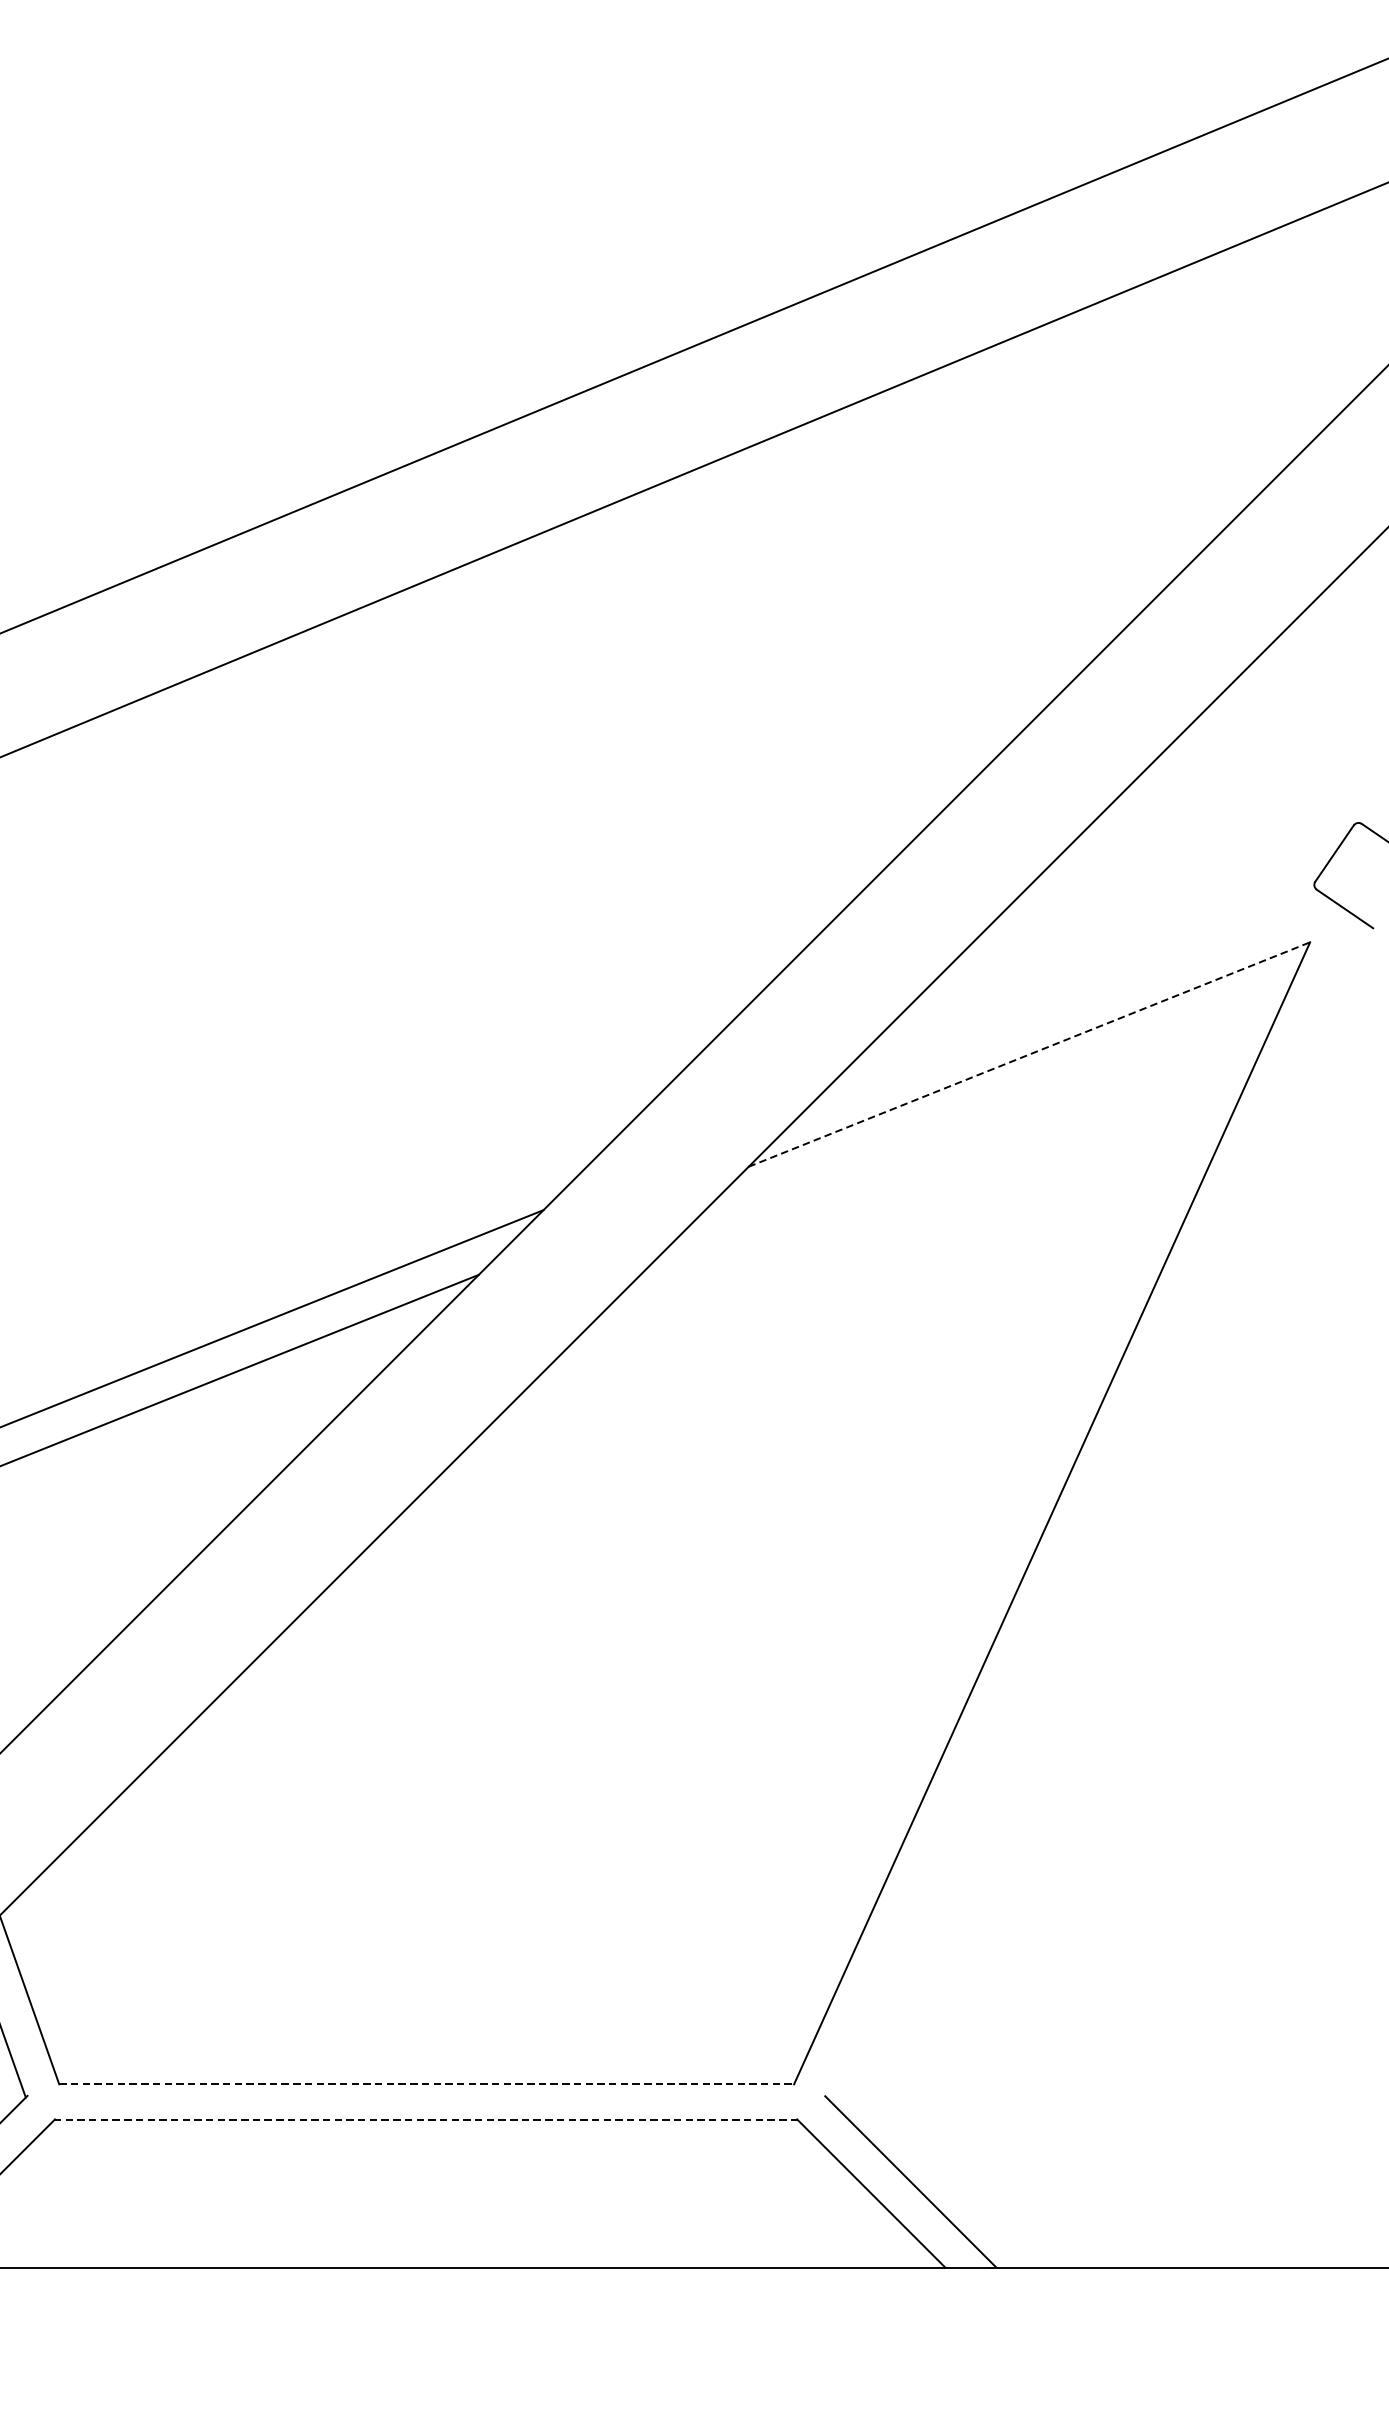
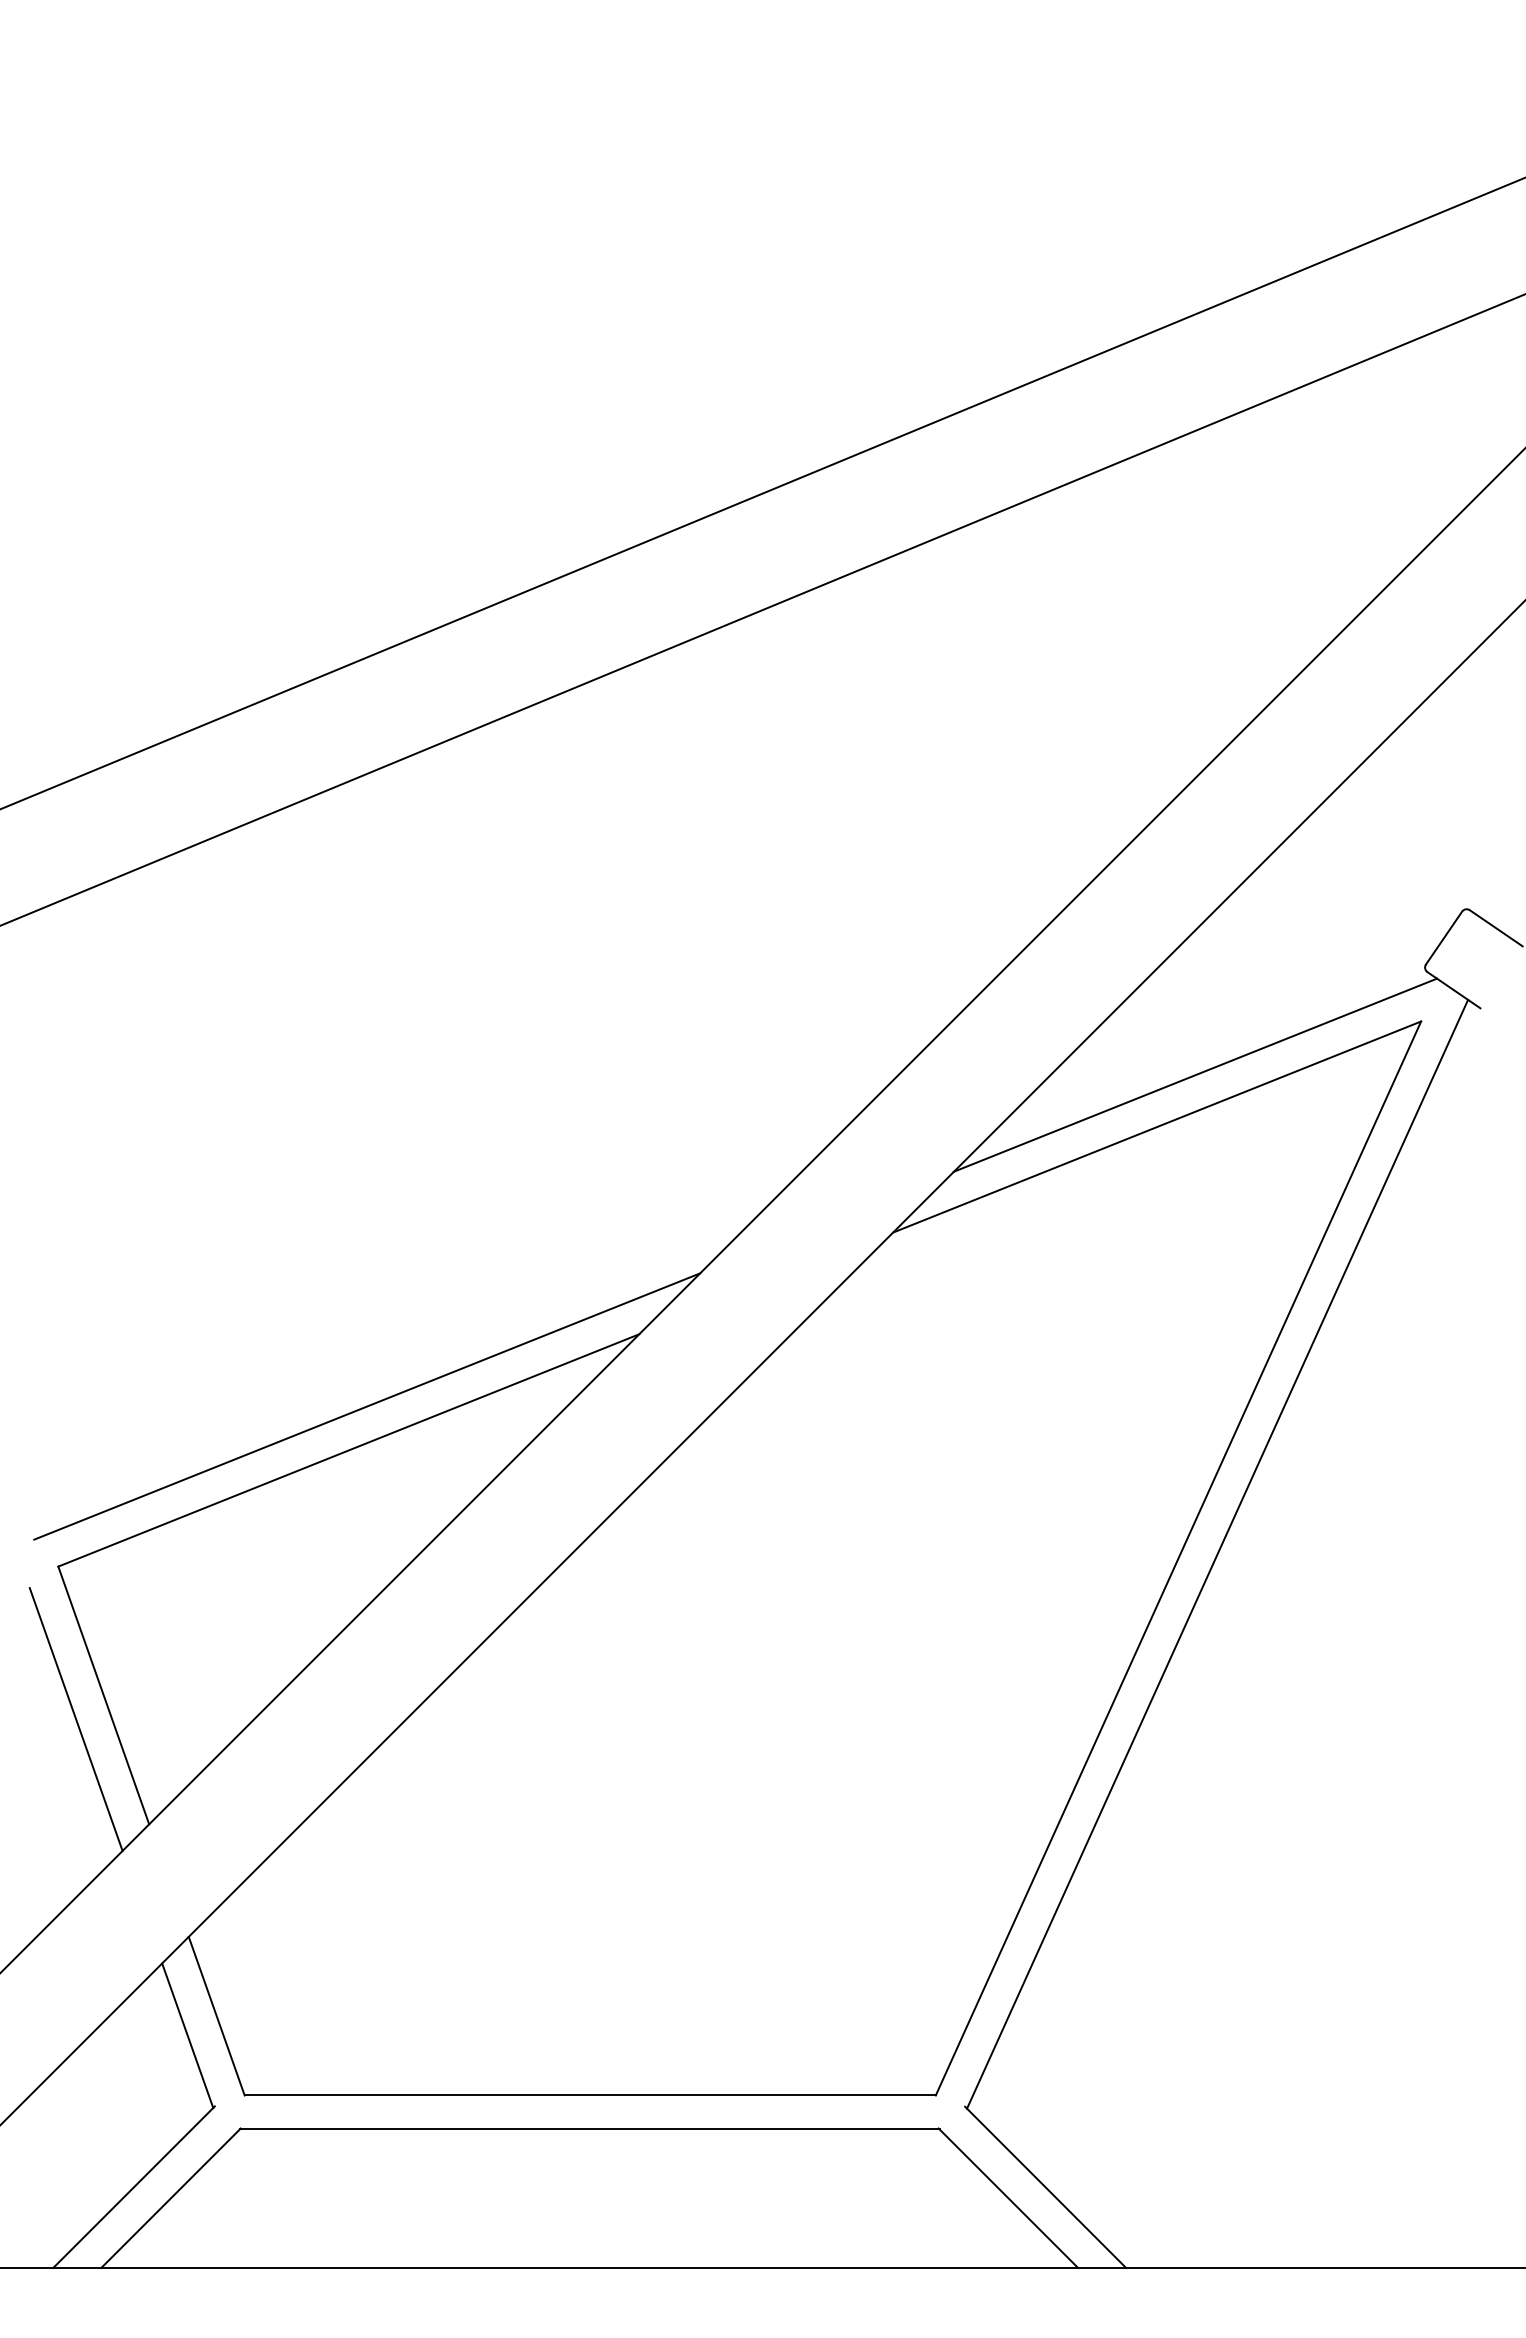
line: (1070, 998) -> (1195, 1074), added
line: (1029, 1053) -> (1157, 1126), dashed -> solid
line: (1093, 1507) -> (1217, 1553), added
line: (426, 2084) -> (590, 2095), dashed -> solid
line: (426, 2120) -> (590, 2129), dashed -> solid

